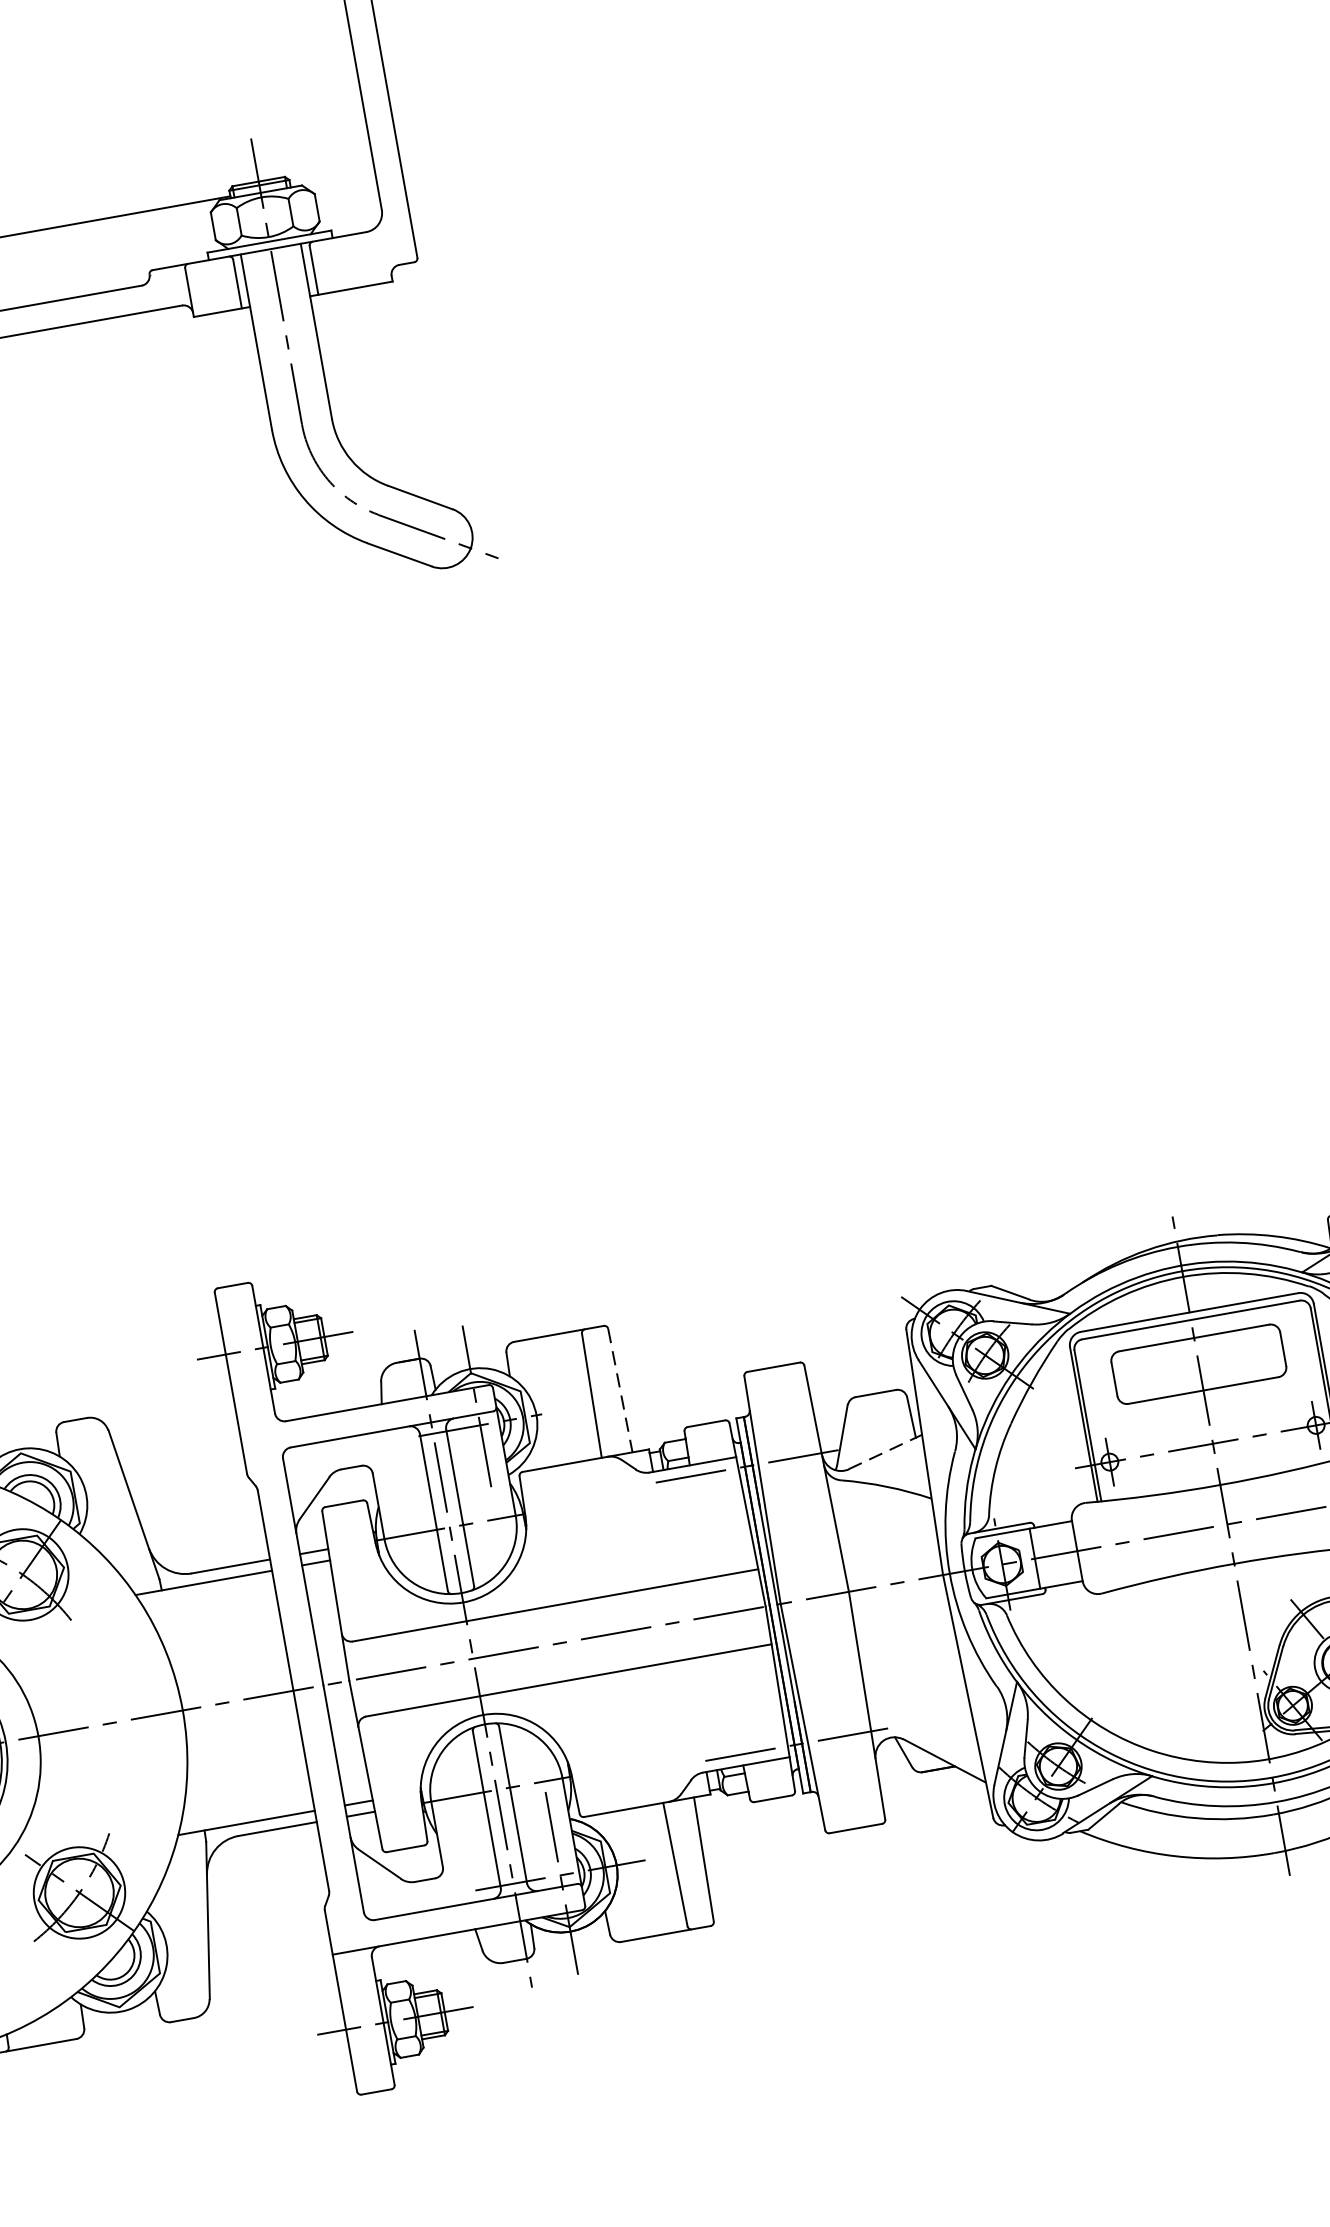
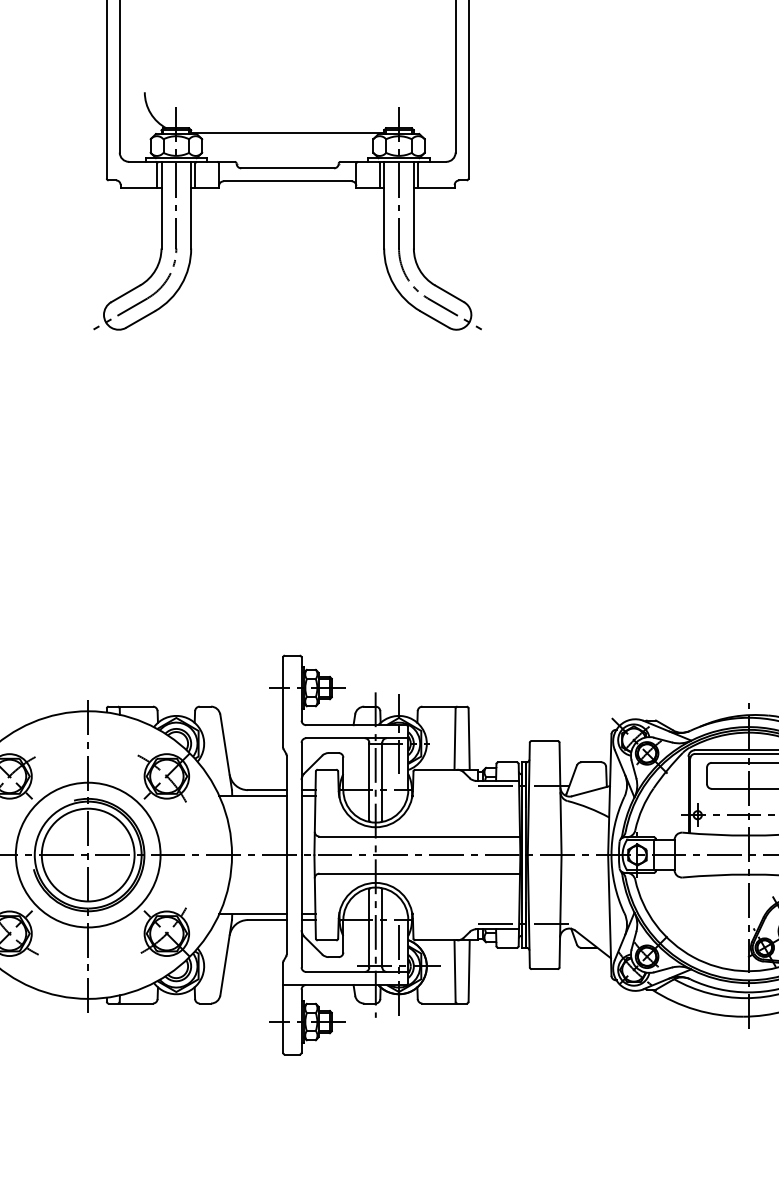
line: (621, 1391) -> (469, 739), dashed -> solid
line: (884, 1452) -> (590, 791), dashed -> solid

